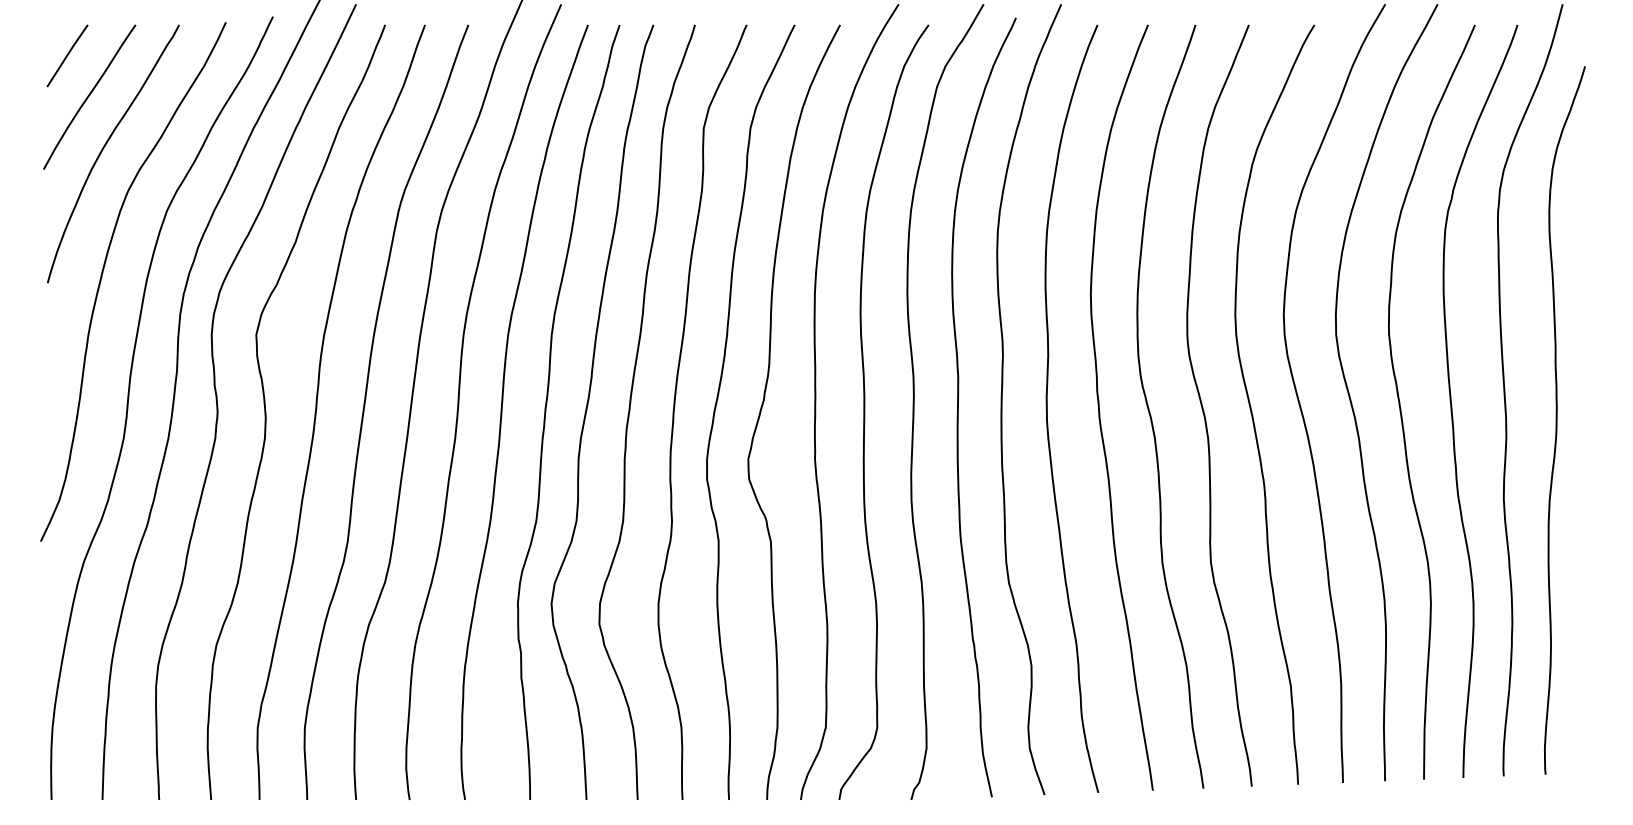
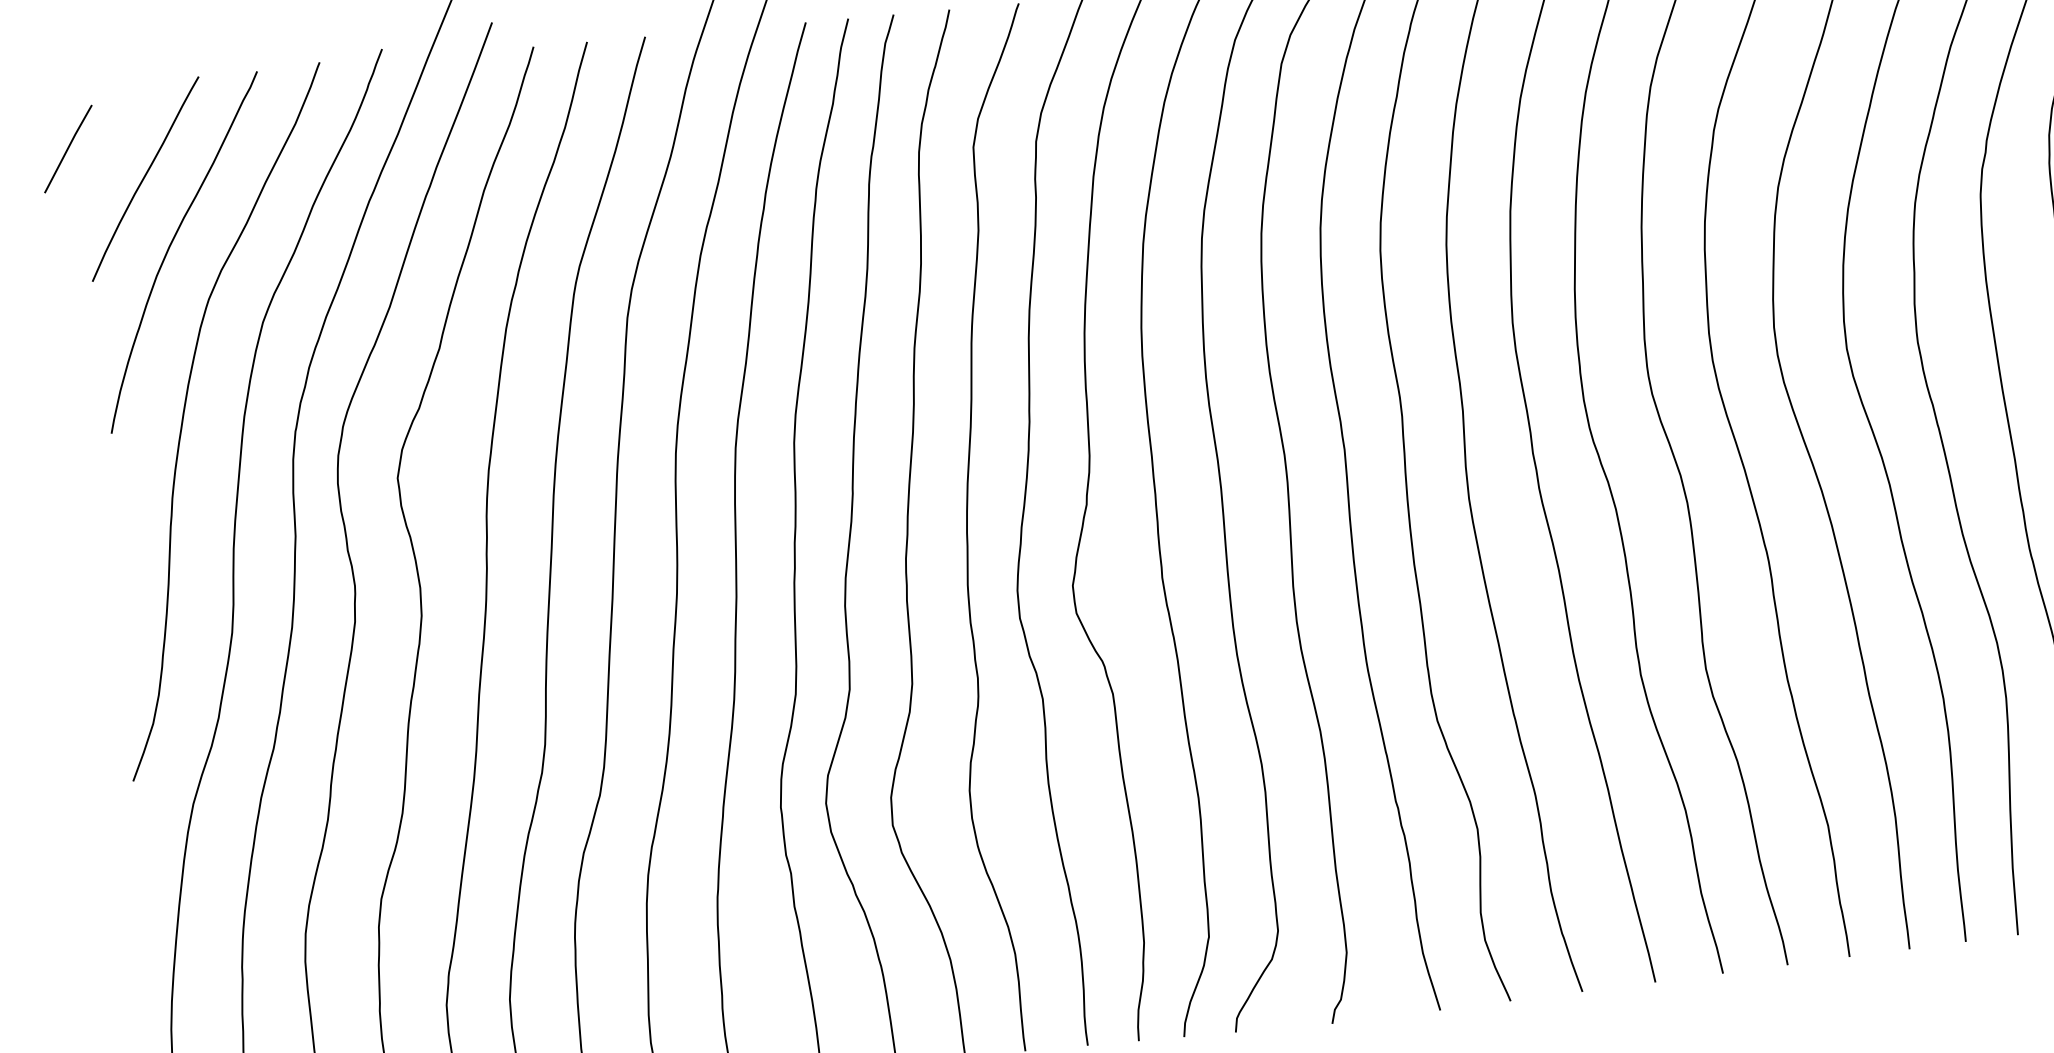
line: (67, 55) -> (68, 148), moved

